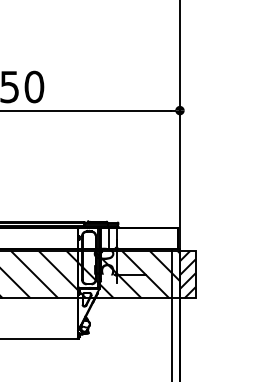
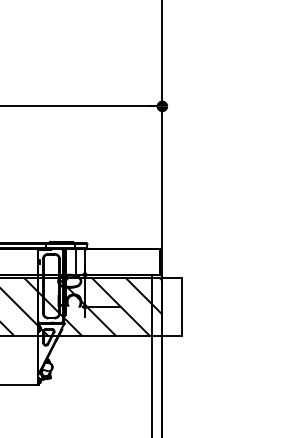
hatch: (187, 274) -> (171, 306), removed

